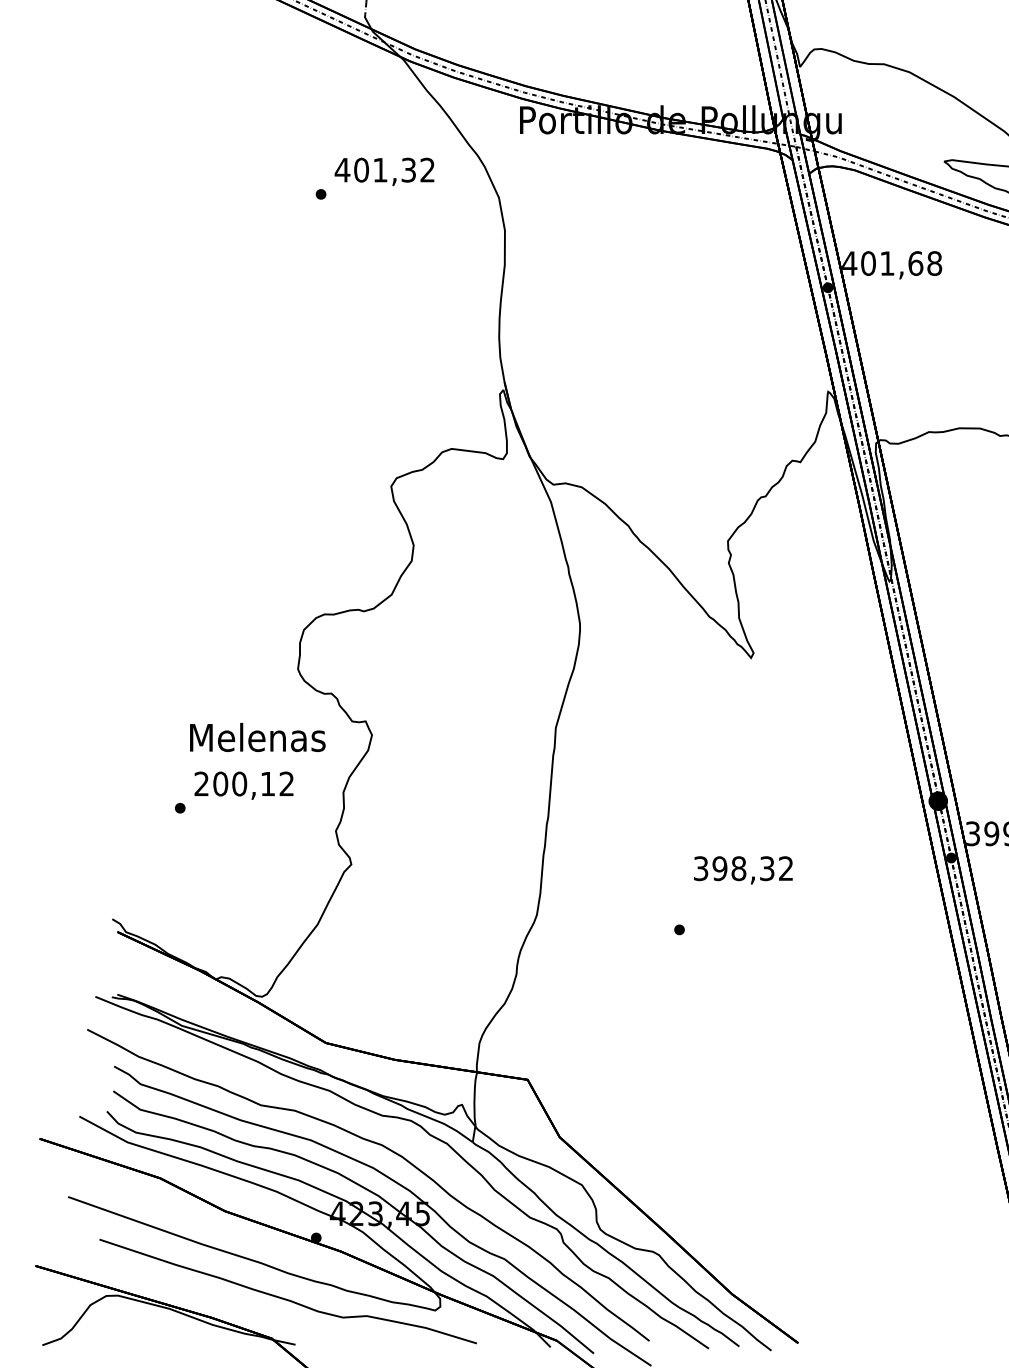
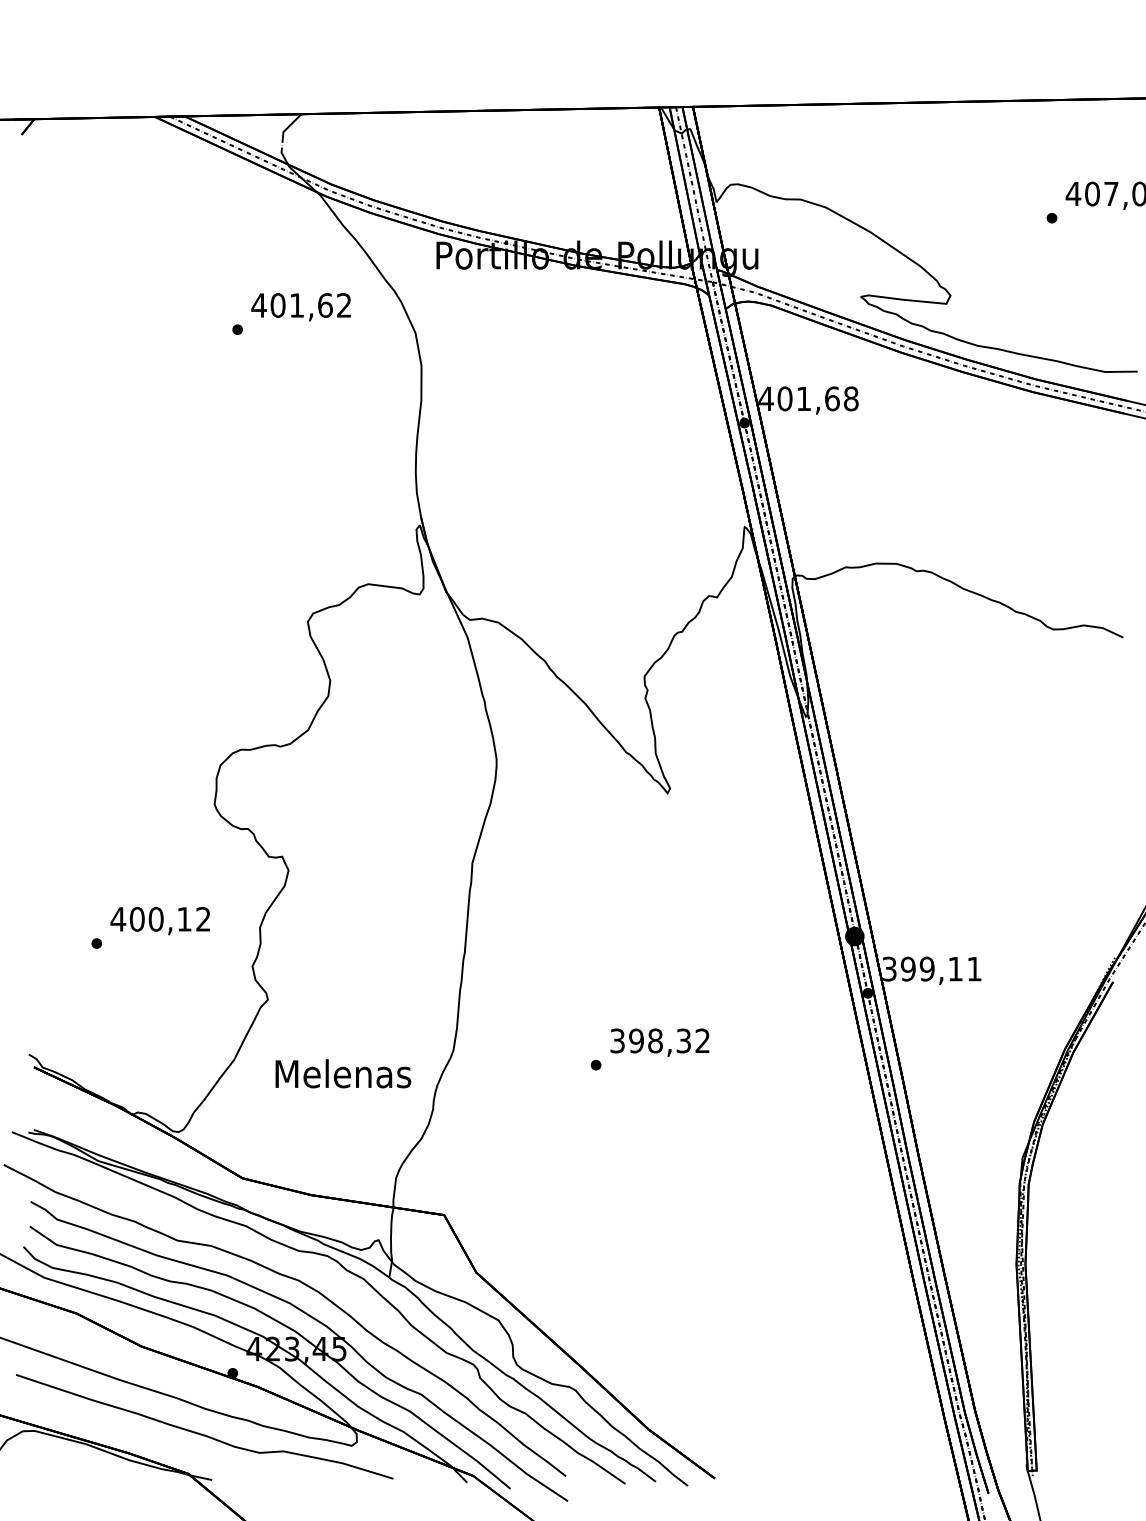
text: (408, 170) -> (325, 305), 401,32 -> 401,62
text: (257, 737) -> (343, 1073), moved
text: (201, 783) -> (118, 918), 200,12 -> 400,12
text: (742, 870) -> (659, 1042), moved

